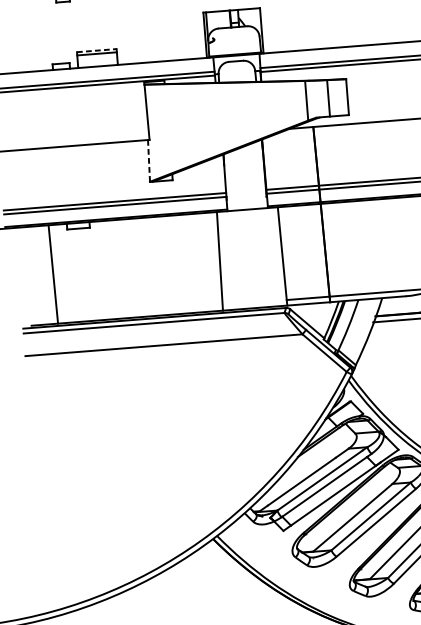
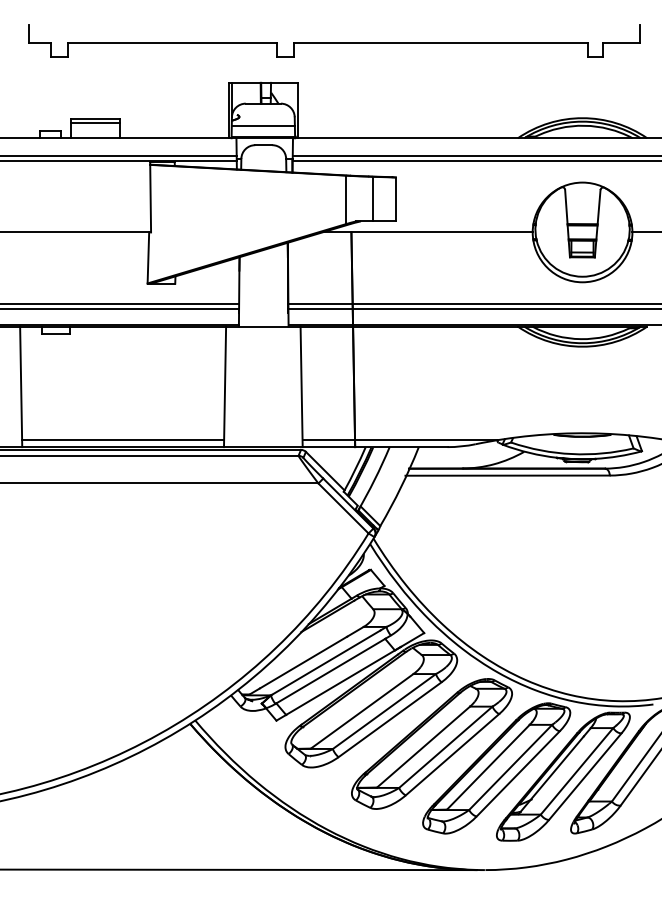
line: (233, 45) -> (262, 125), added
line: (96, 50) -> (95, 118), dashed -> solid
line: (149, 161) -> (148, 258), dashed -> solid
line: (140, 311) -> (123, 440), added

